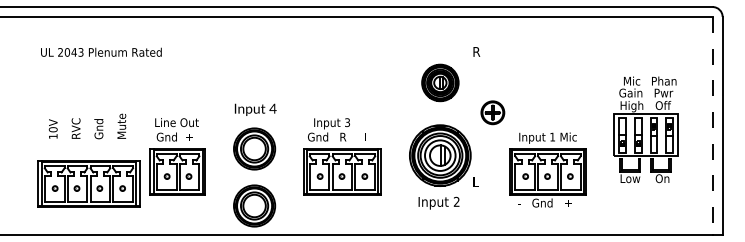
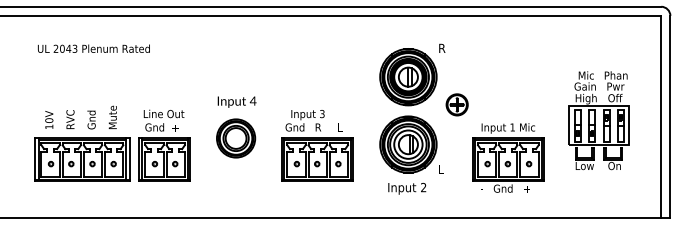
part: (440, 82) -> (408, 76), size x1.67
line: (712, 125) -> (660, 116), dashed -> solid
part: (88, 183) -> (81, 159), moved
part: (254, 205) -> (236, 190), removed

